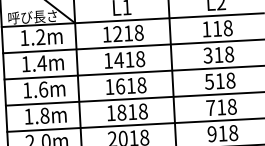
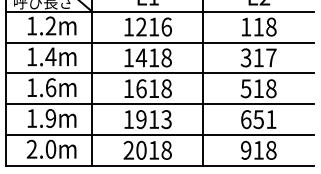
text: (138, 32) -> (166, 26), 1218 -> 1216
text: (229, 54) -> (271, 57), 318 -> 317
text: (221, 107) -> (258, 119), 718 -> 651
text: (132, 112) -> (153, 119), 1818 -> 1913
text: (44, 115) -> (50, 118), 1.8m -> 1.9m

